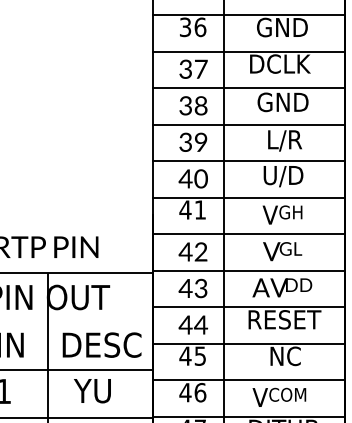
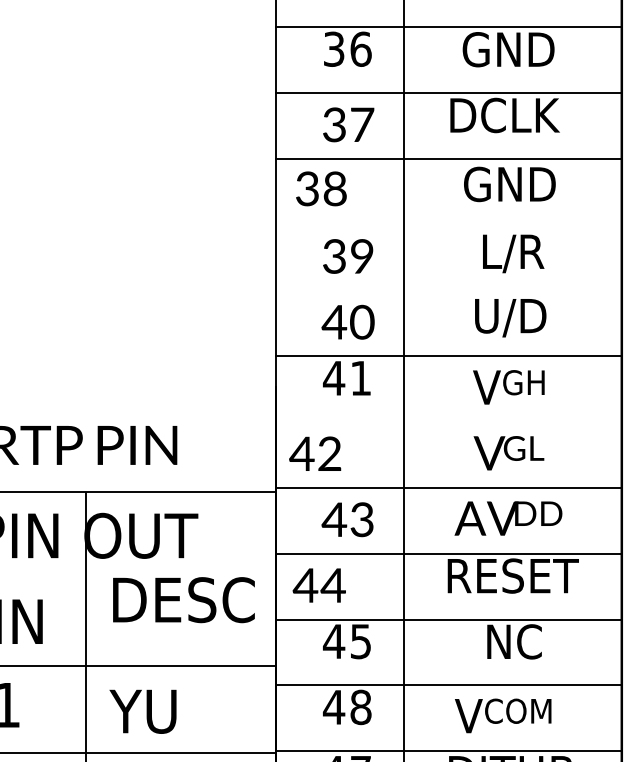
text: (193, 105) -> (321, 188), moved
line: (249, 124) -> (449, 224), removed
line: (249, 161) -> (449, 290), removed
line: (249, 234) -> (449, 422), removed
text: (192, 251) -> (314, 453), moved
text: (193, 324) -> (319, 584), moved
text: (101, 344) -> (182, 598), moved
text: (92, 391) -> (143, 712), moved
text: (200, 392) -> (361, 707), 46 -> 48

